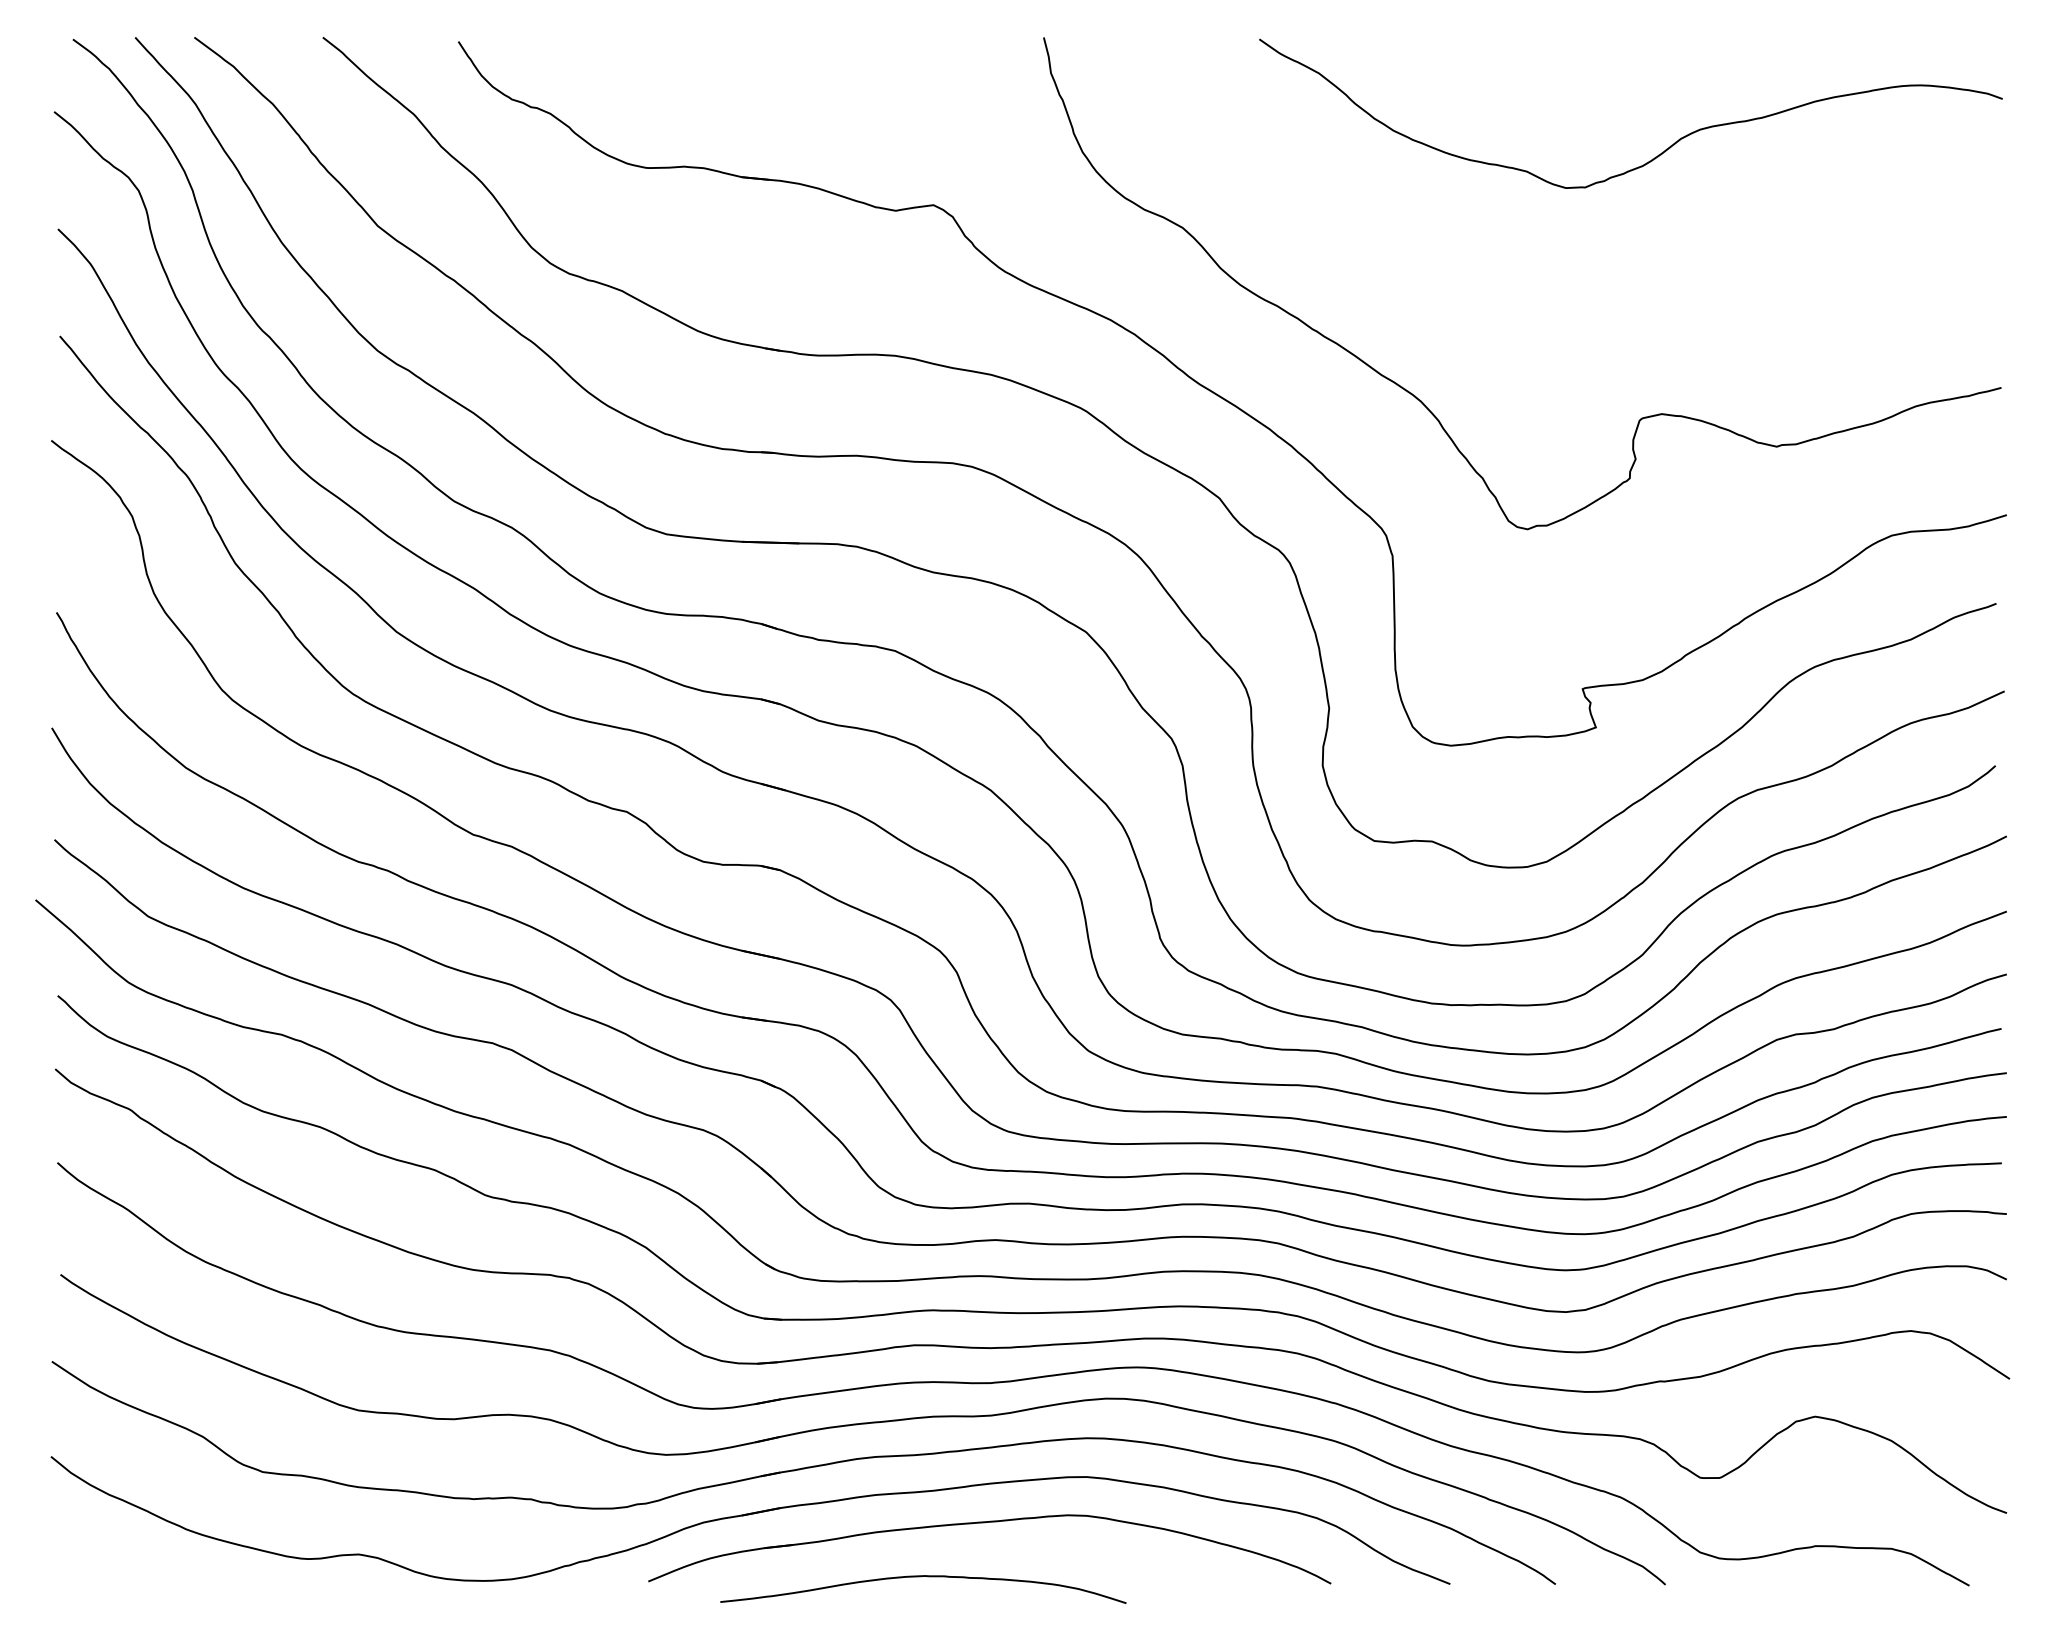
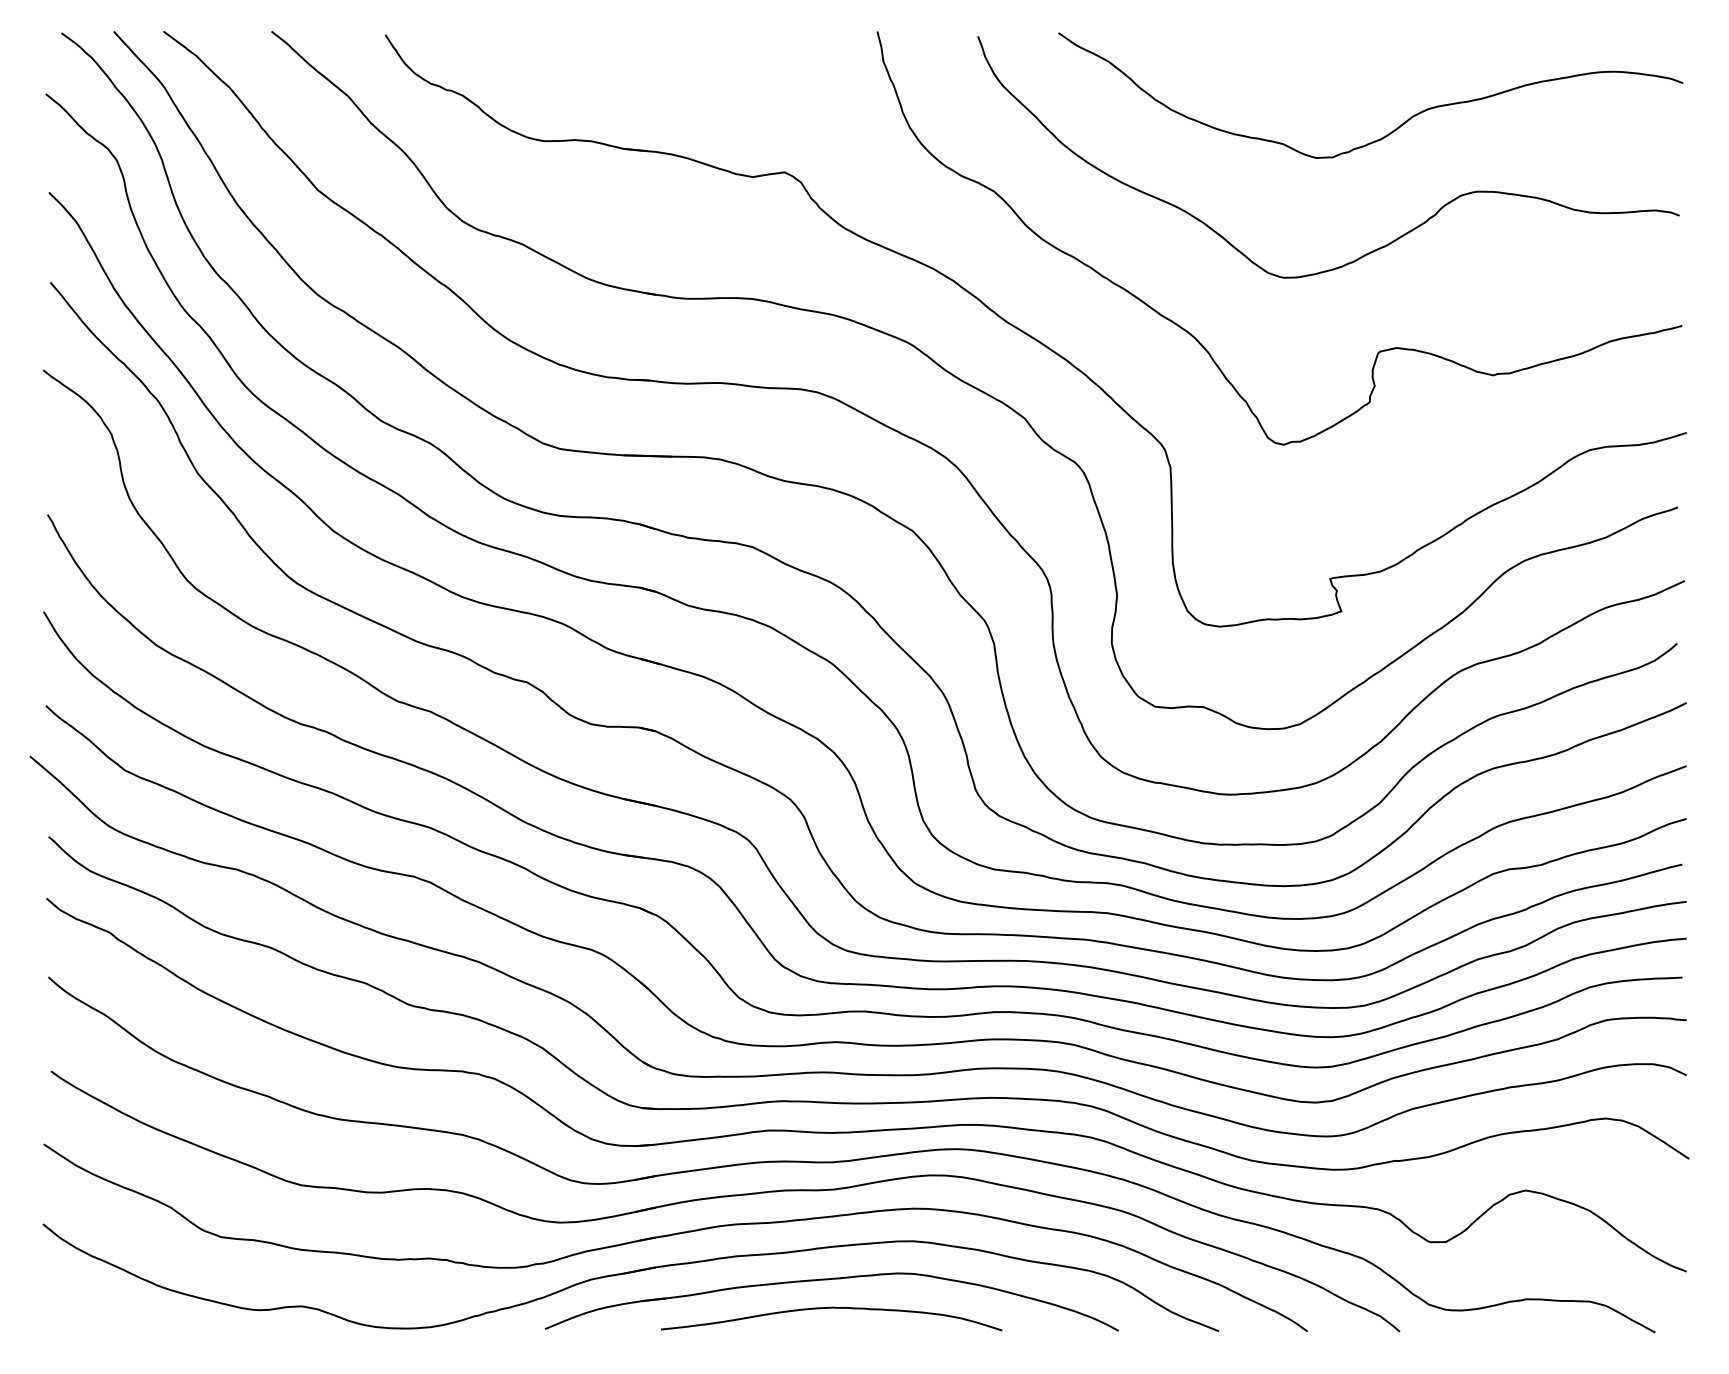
curve: (1632, 298) -> (1372, 250), added
curve: (921, 1577) -> (830, 1308), moved

